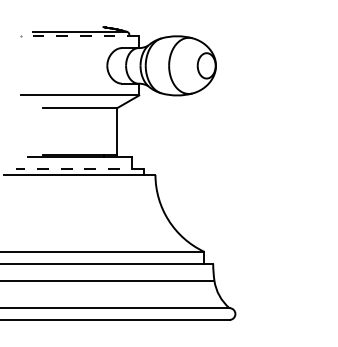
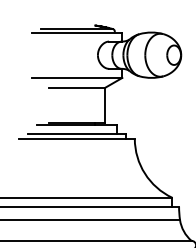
line: (79, 36) -> (76, 32), dashed -> solid
line: (79, 168) -> (76, 133), dashed -> solid

